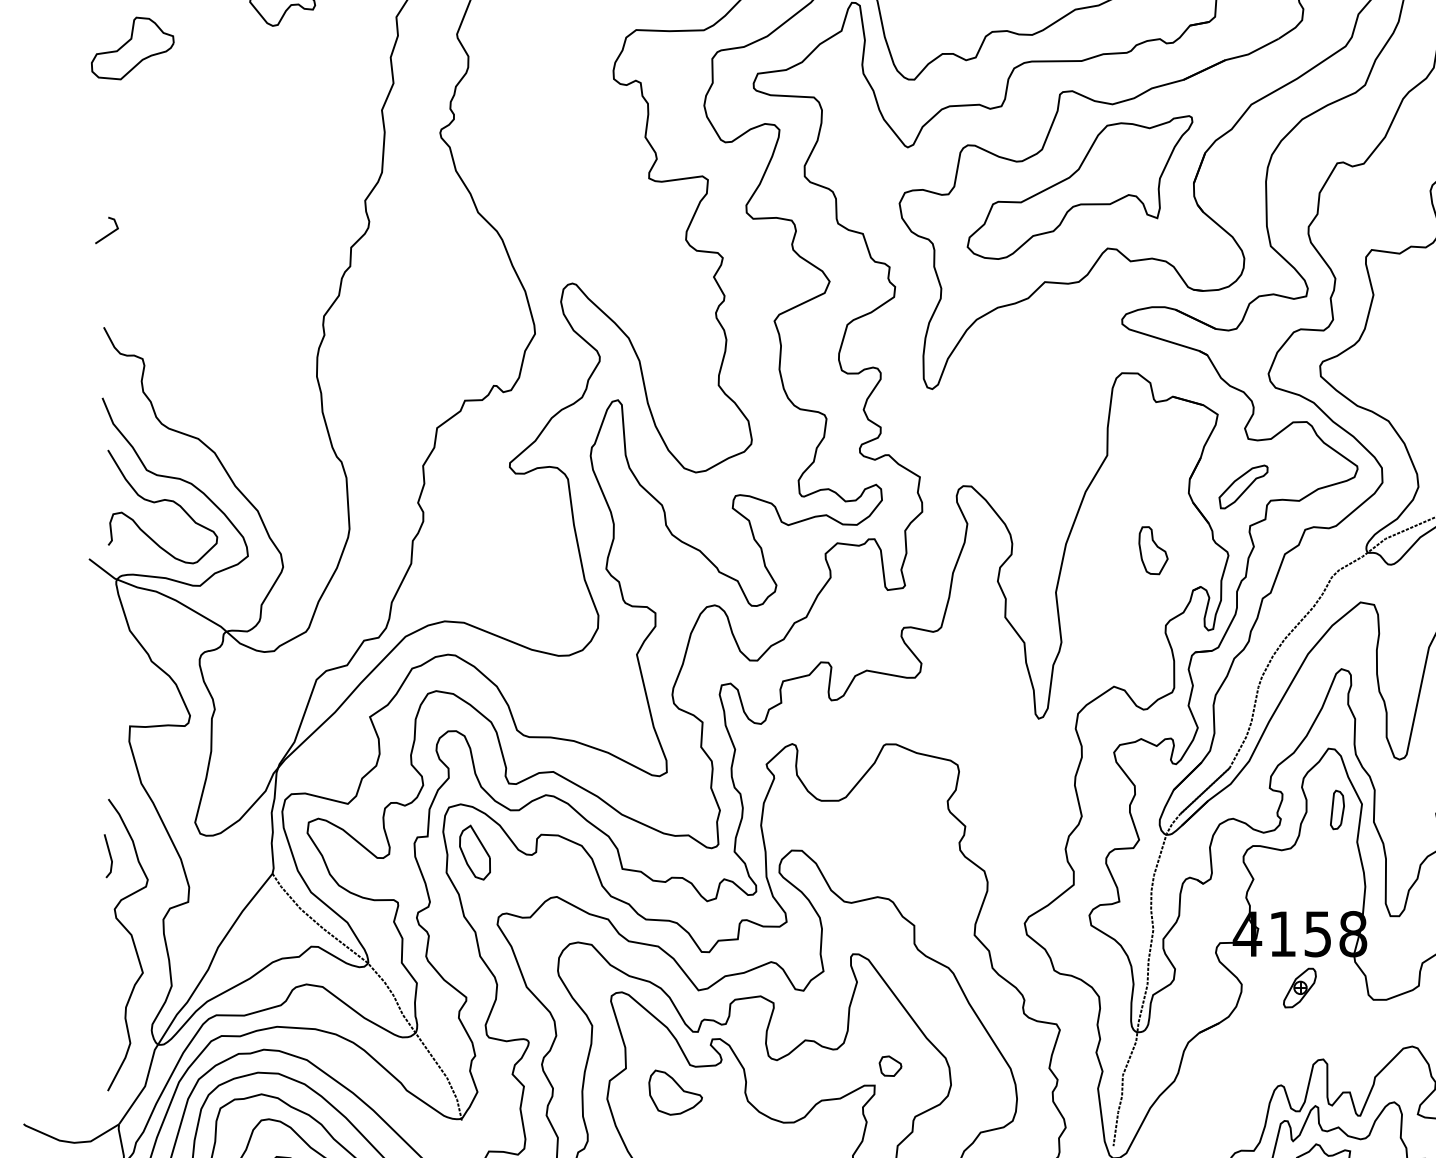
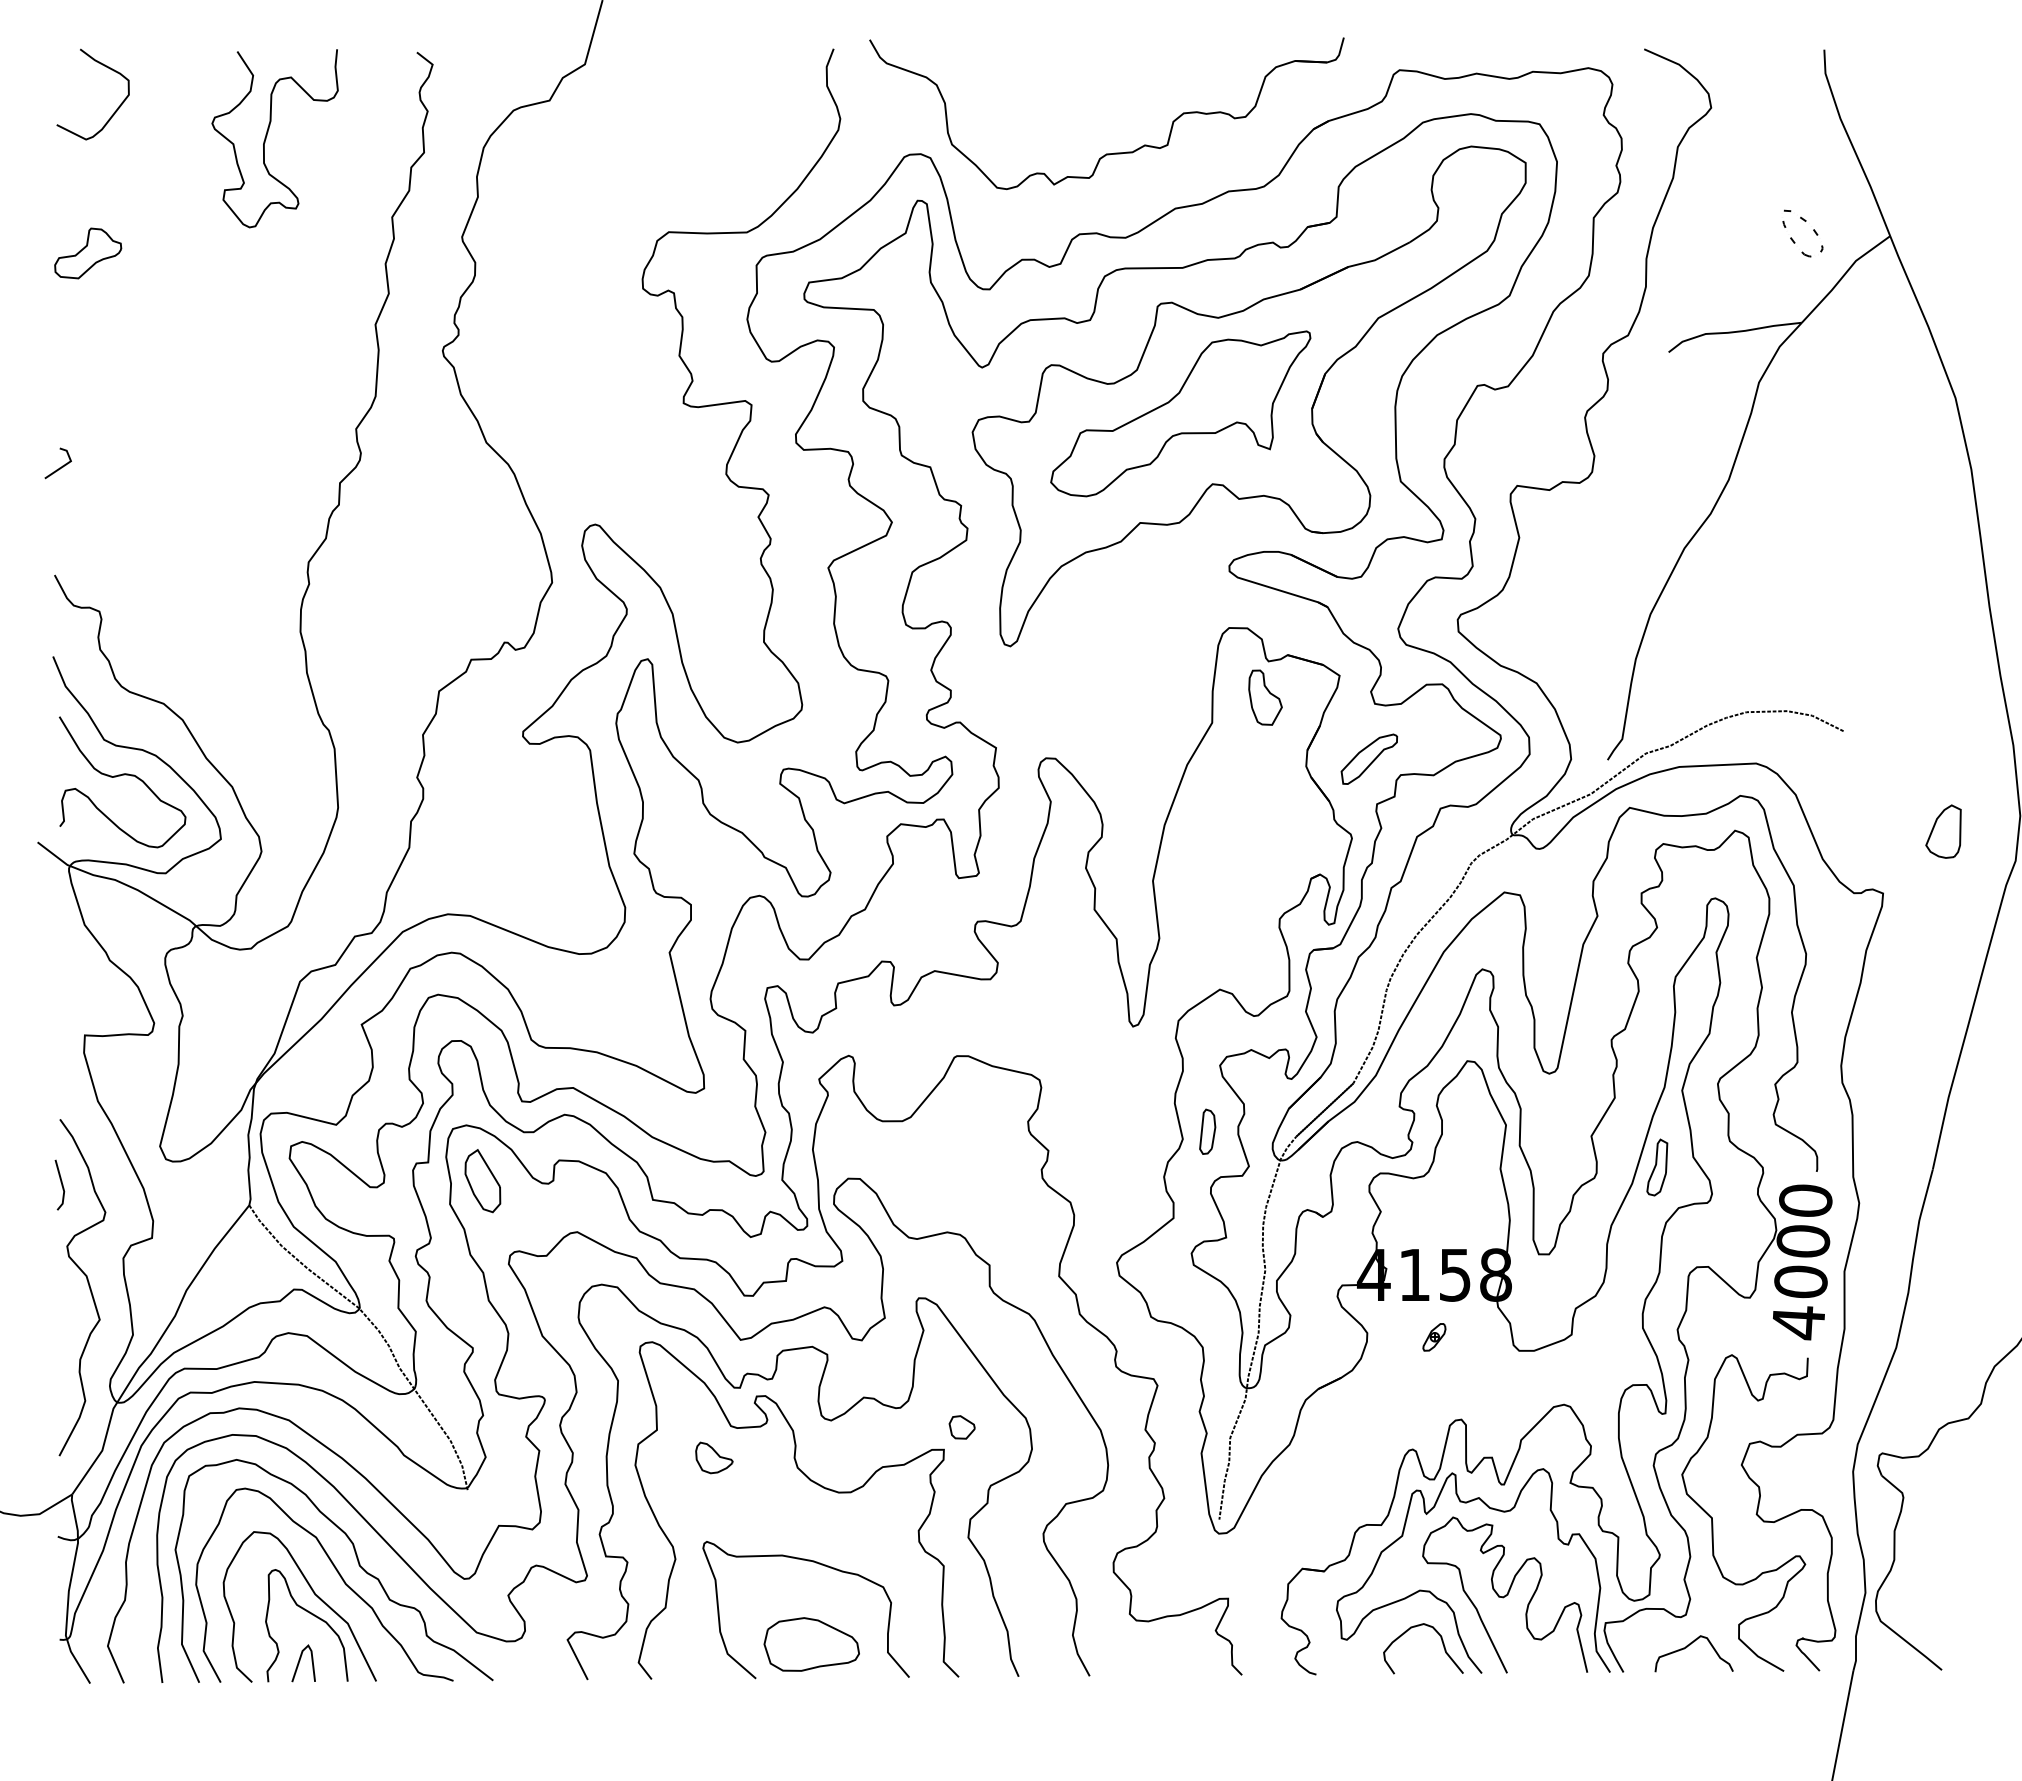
part: (133, 48) -> (88, 253), size x0.7
part: (1153, 550) -> (1265, 697), moved
part: (1337, 809) -> (1207, 1131), moved
part: (1300, 988) -> (1434, 1337), size x0.6
part: (675, 1092) -> (714, 1457), size x0.6

